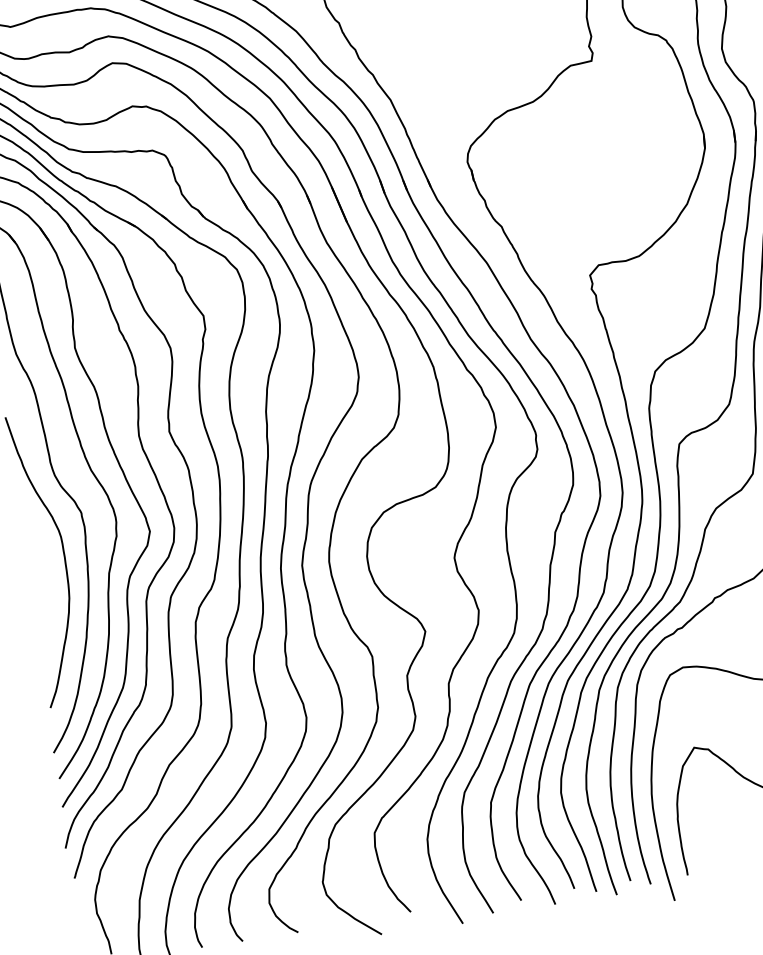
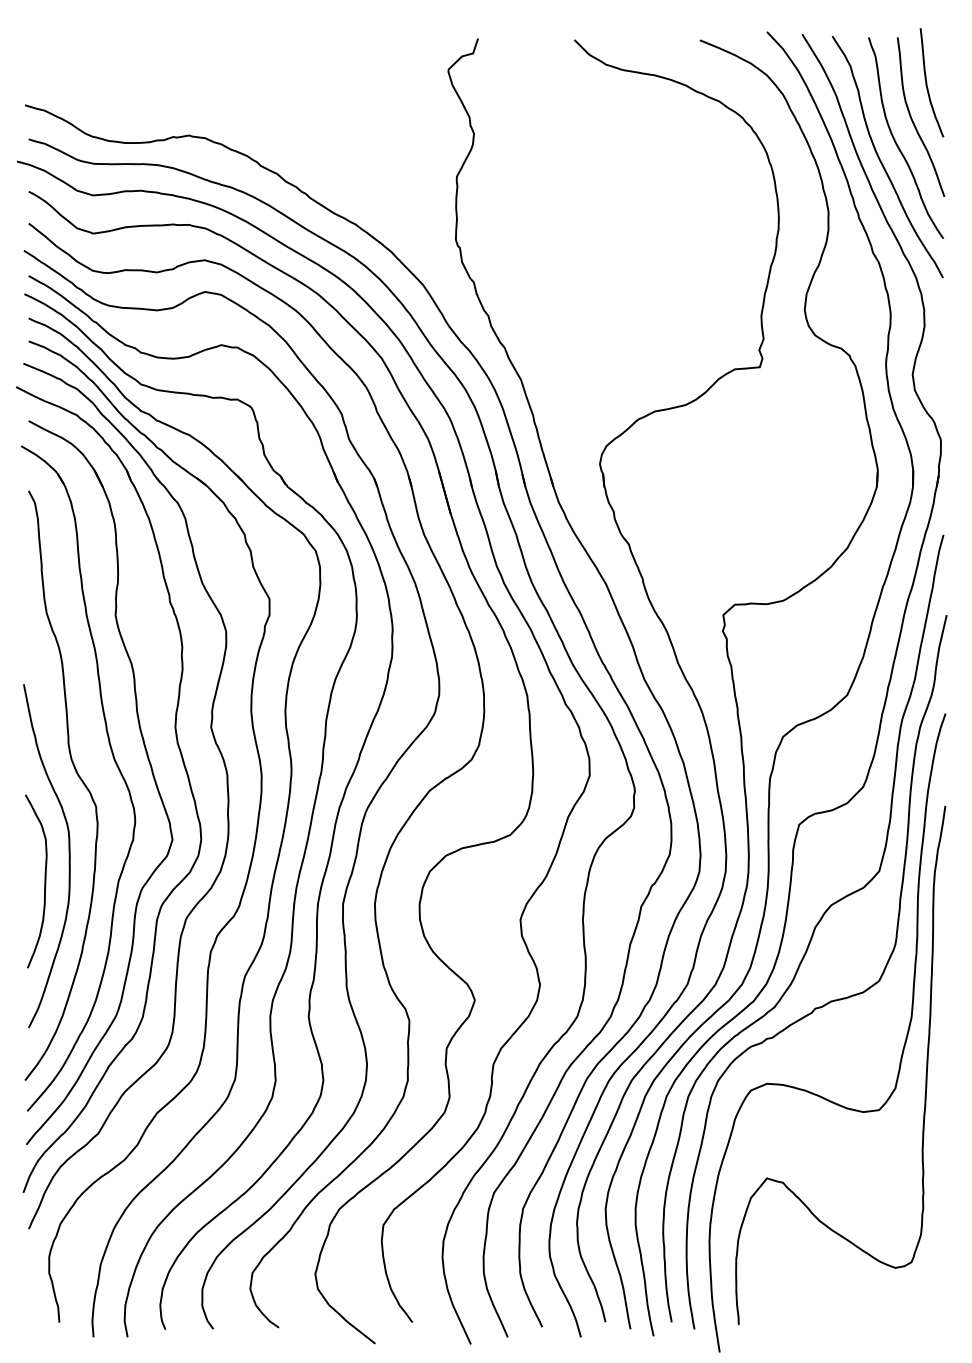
curve: (46, 582) -> (44, 881), added

